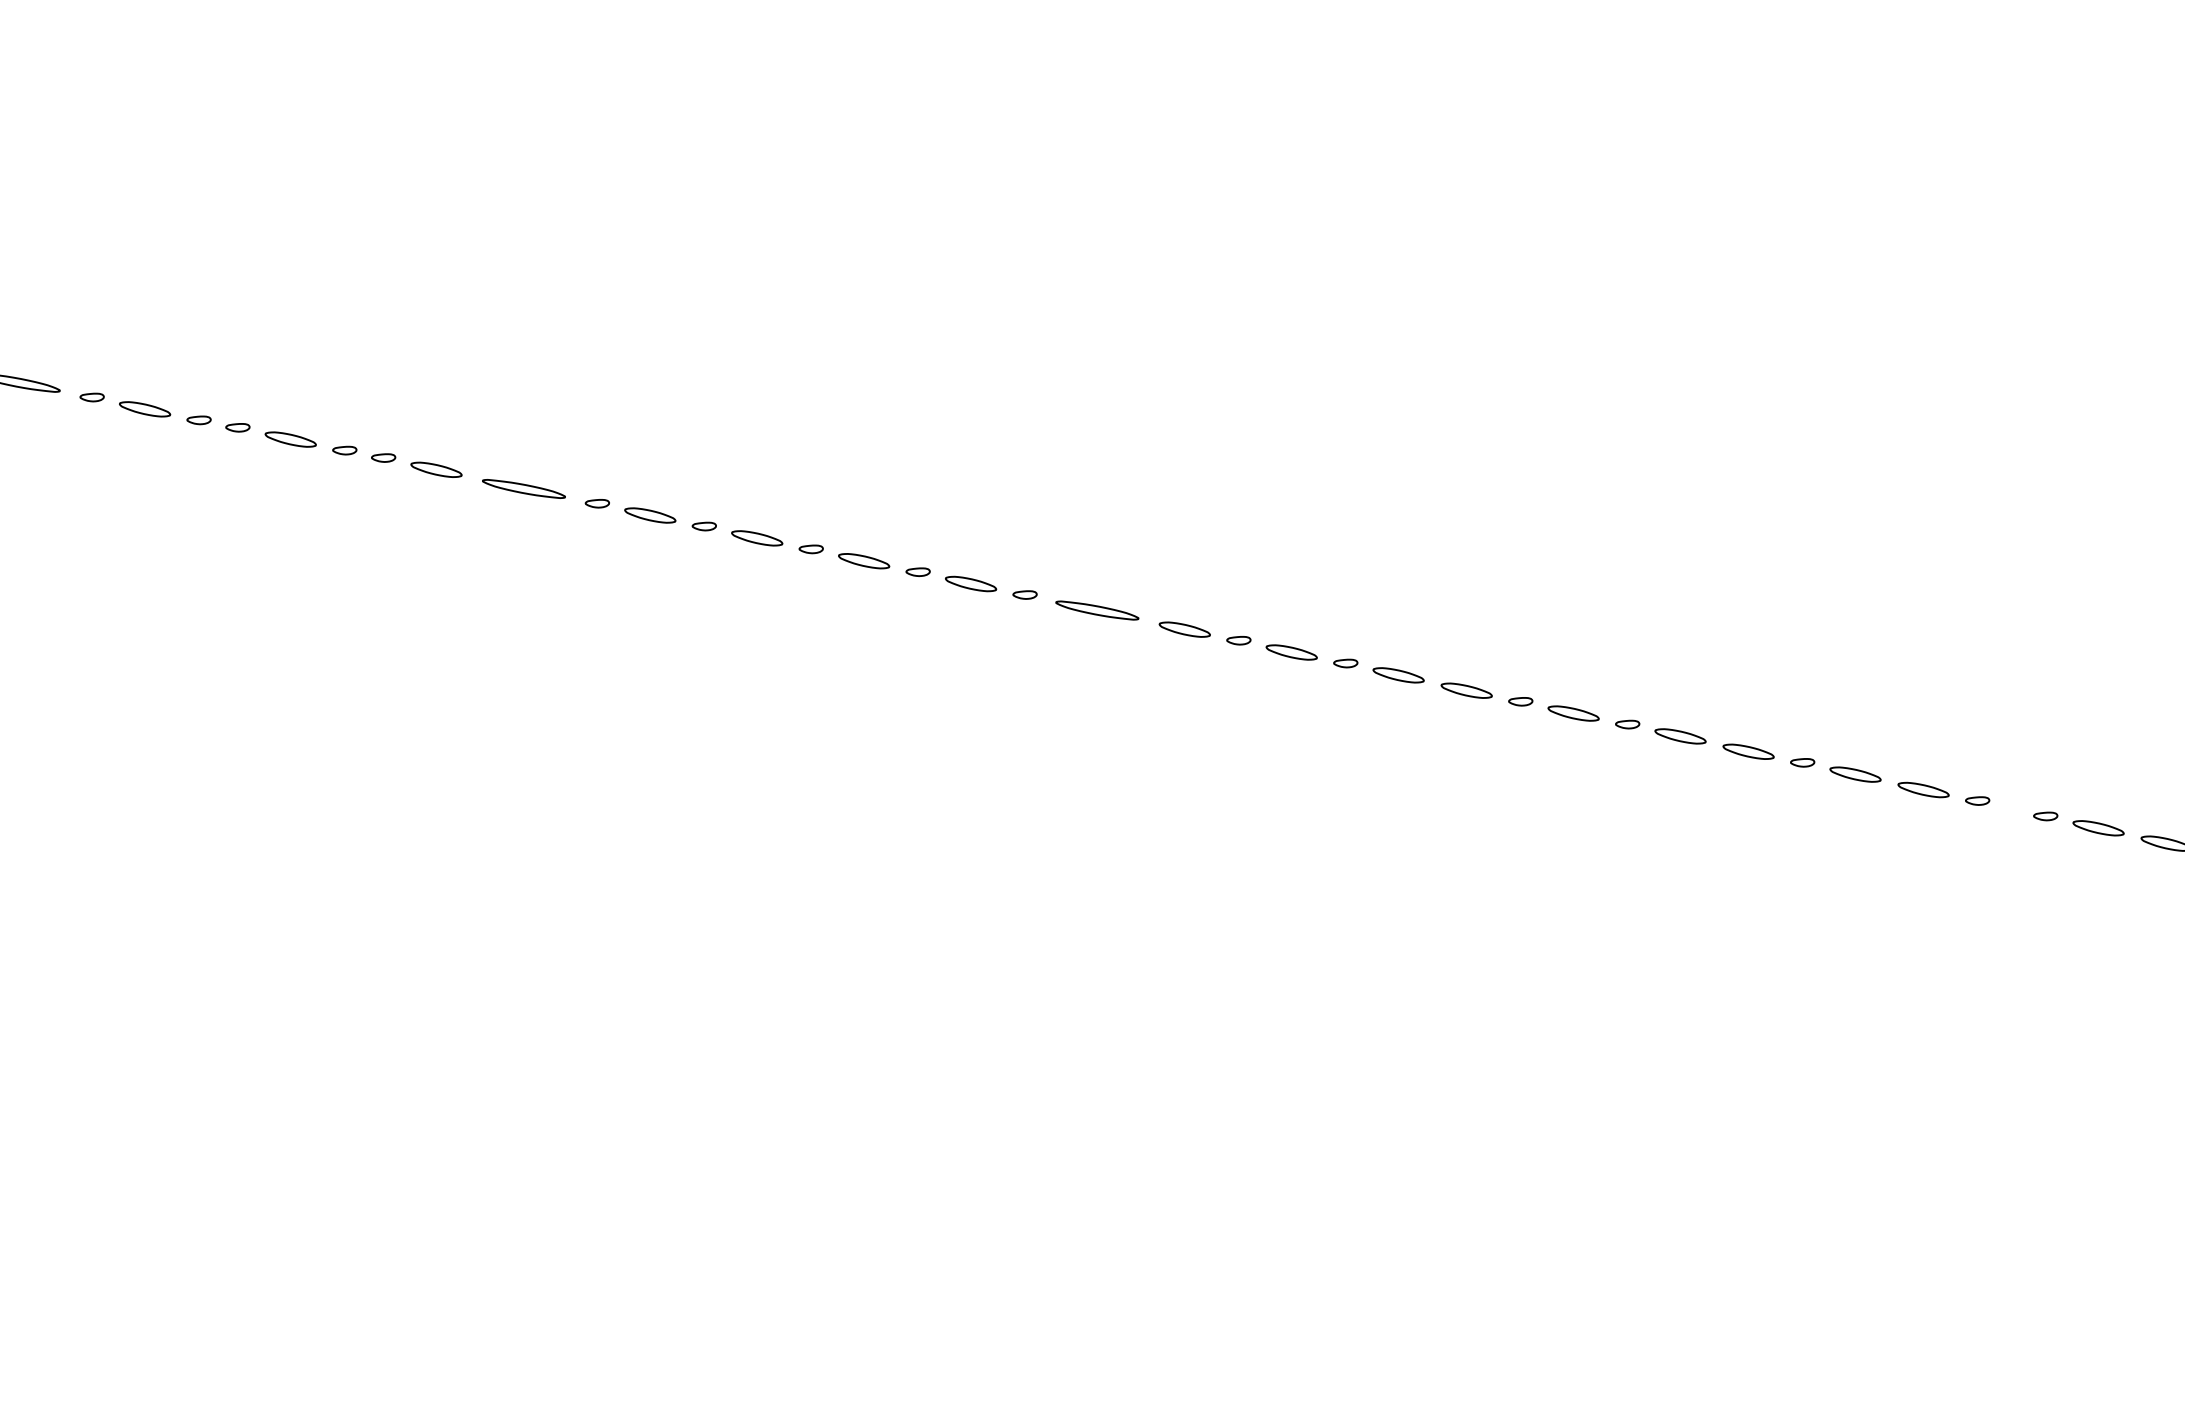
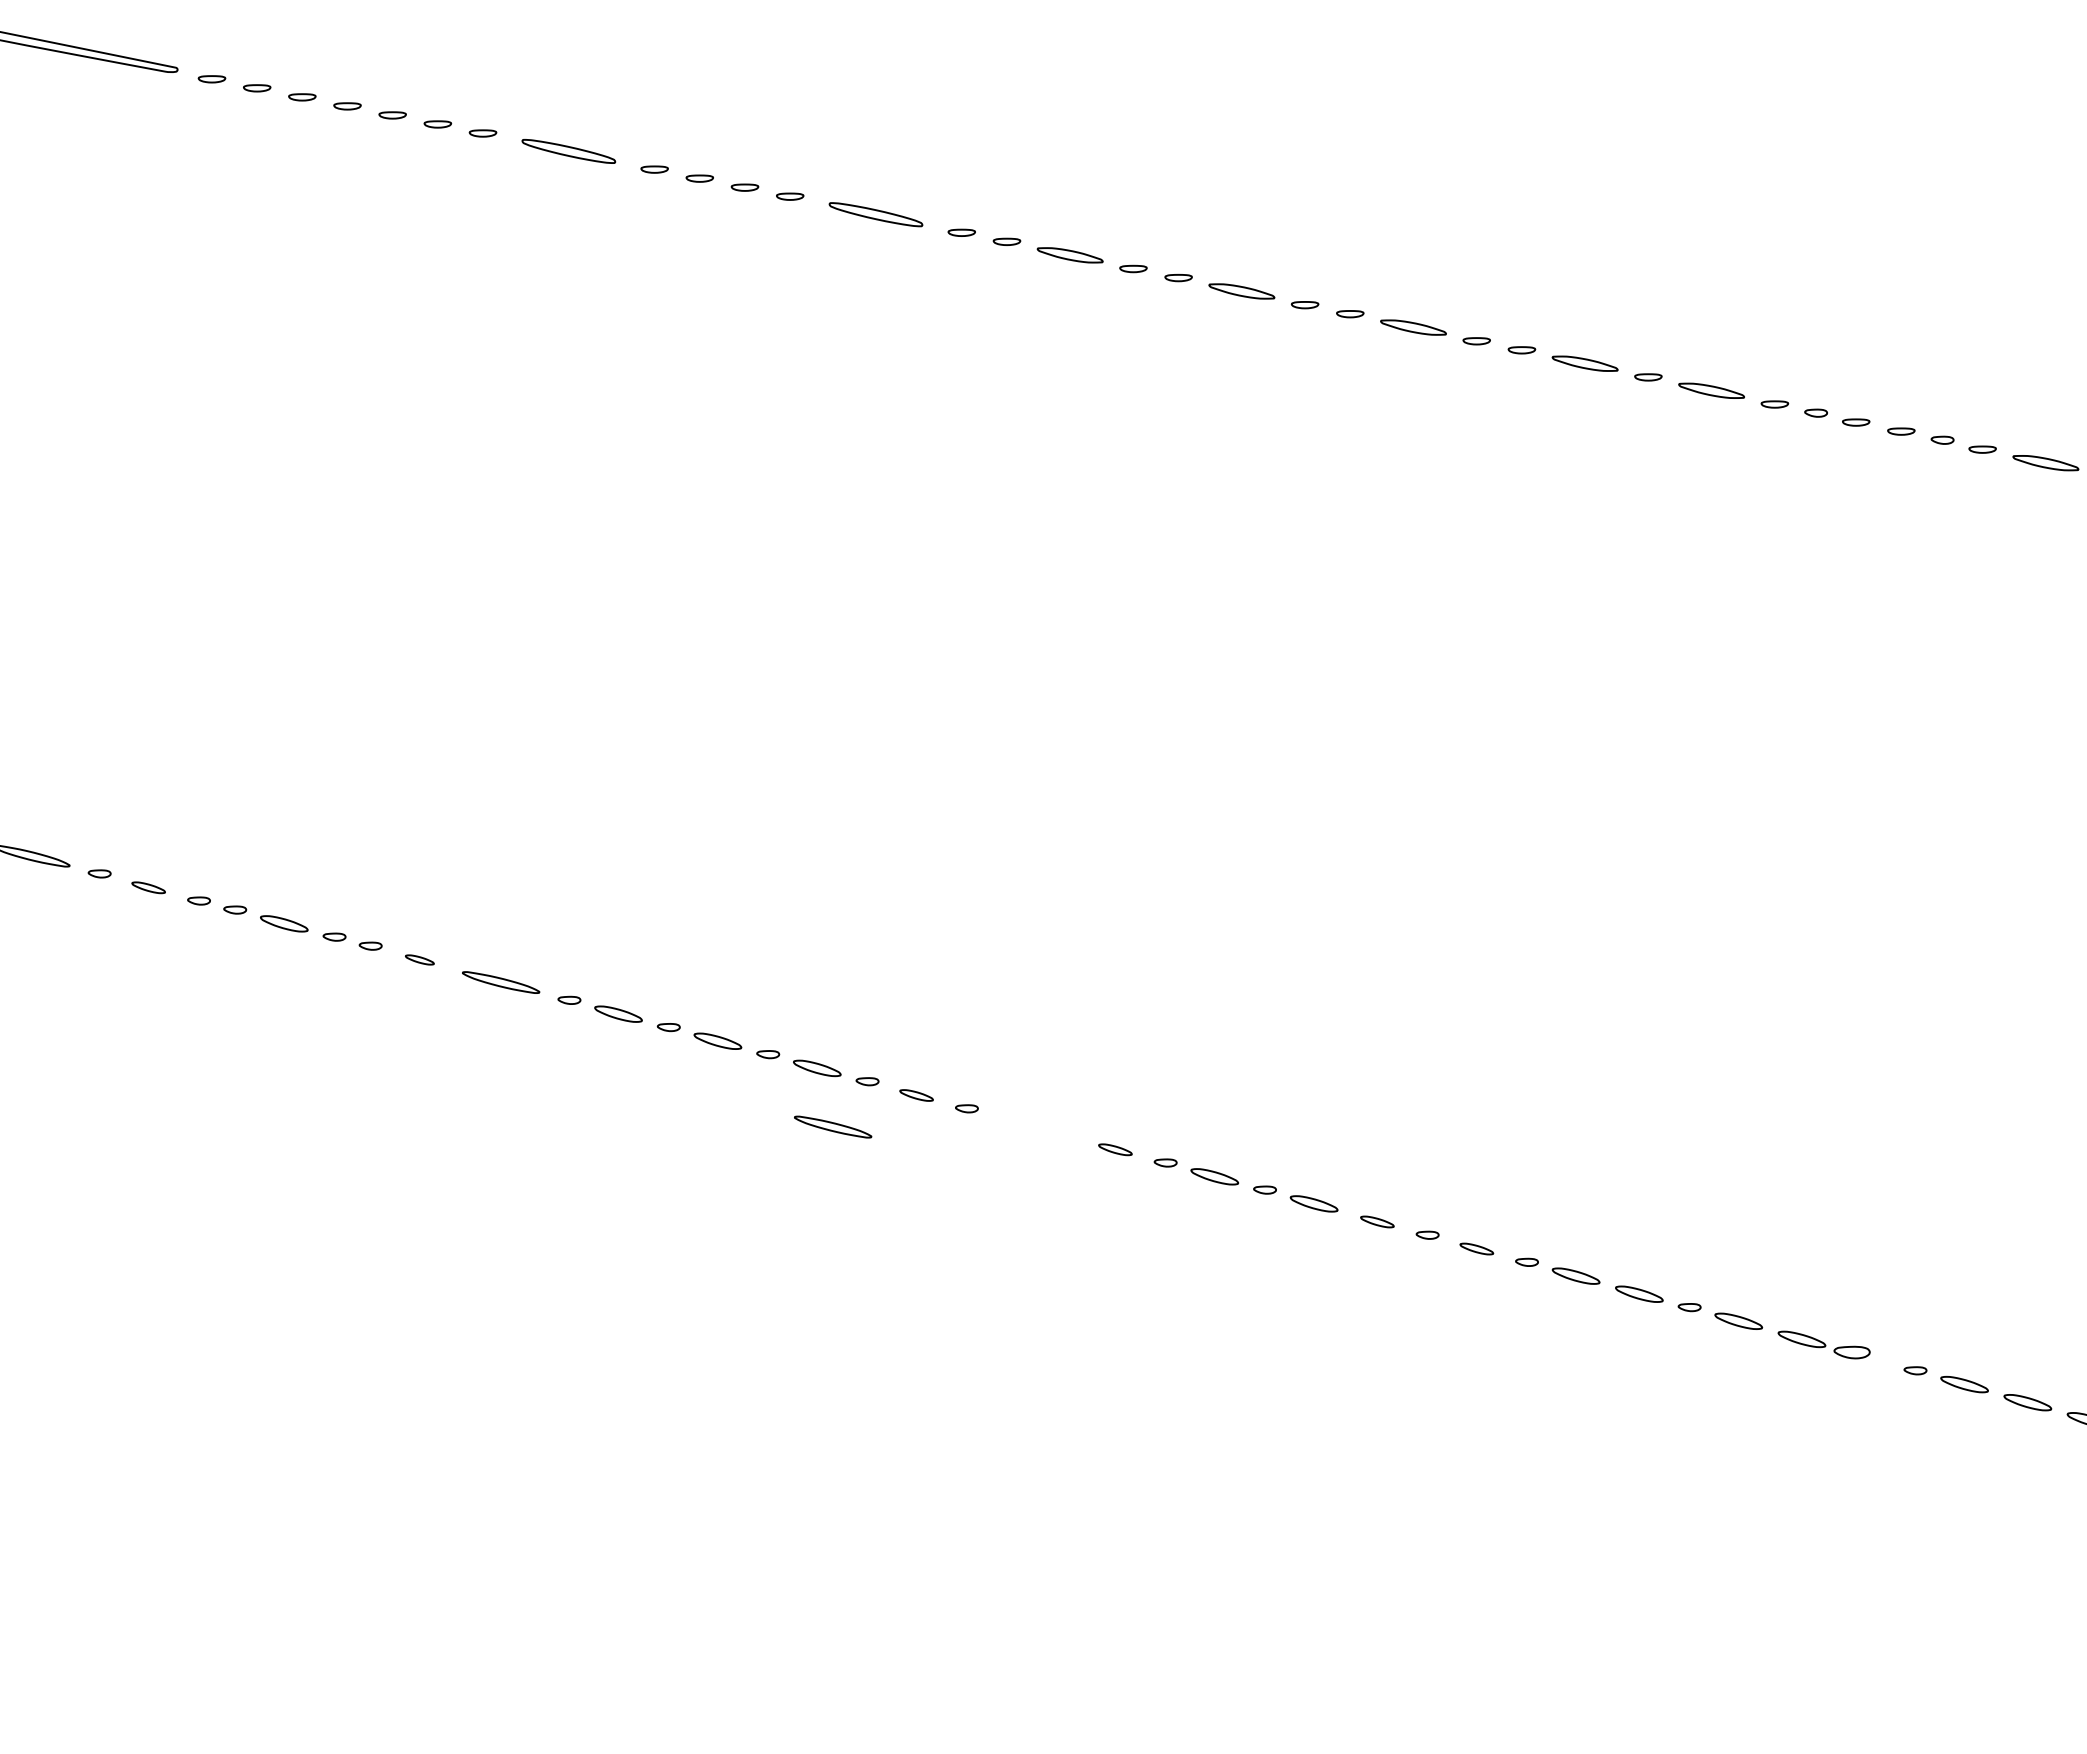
part: (144, 409) -> (148, 887), size x0.7
part: (436, 469) -> (419, 959), size x0.6
part: (970, 584) -> (916, 1095), size x0.7
part: (1097, 609) -> (833, 1126), moved
part: (1184, 629) -> (1115, 1149), size x0.7
part: (1466, 690) -> (1377, 1221), size x0.7
part: (1573, 712) -> (1476, 1248), size x0.7
part: (1977, 800) -> (1852, 1352), size x1.6

